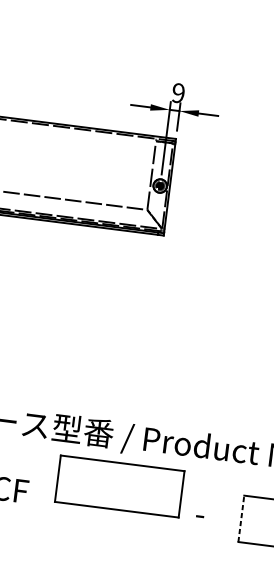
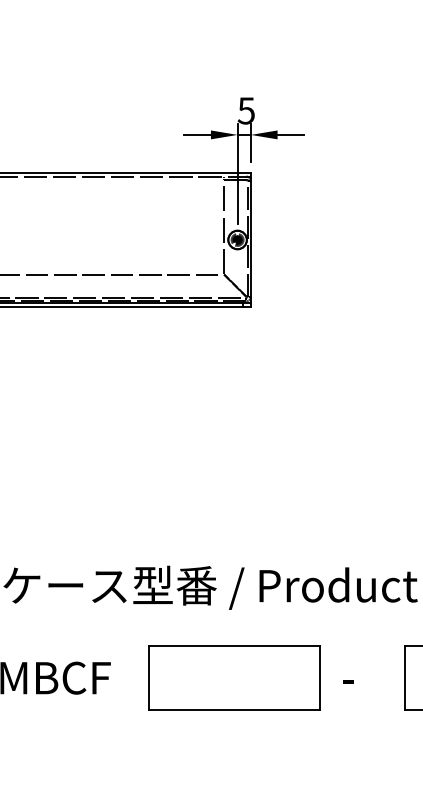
text: (177, 92) -> (245, 110), 9 -> 5
part: (119, 486) -> (234, 677), moved
line: (241, 518) -> (404, 677), dashed -> solid

